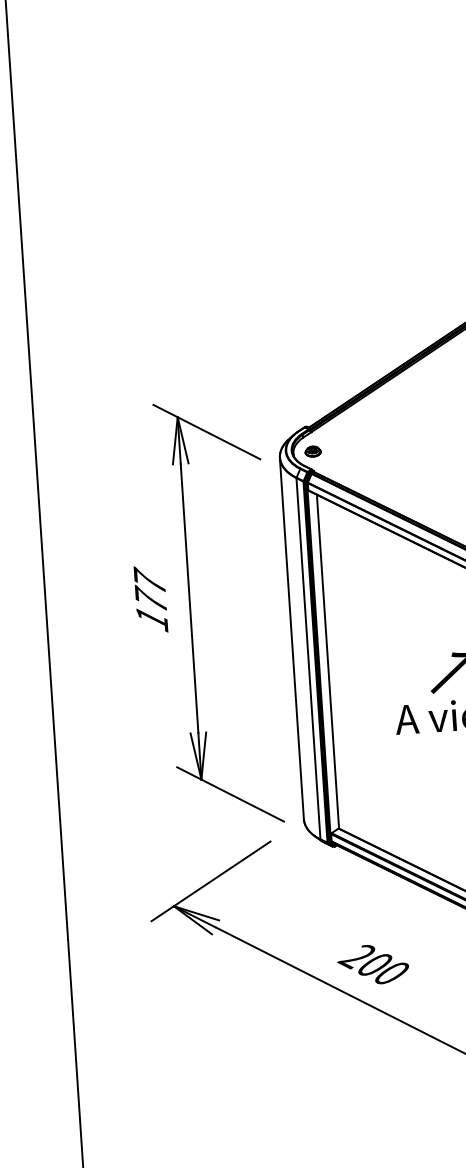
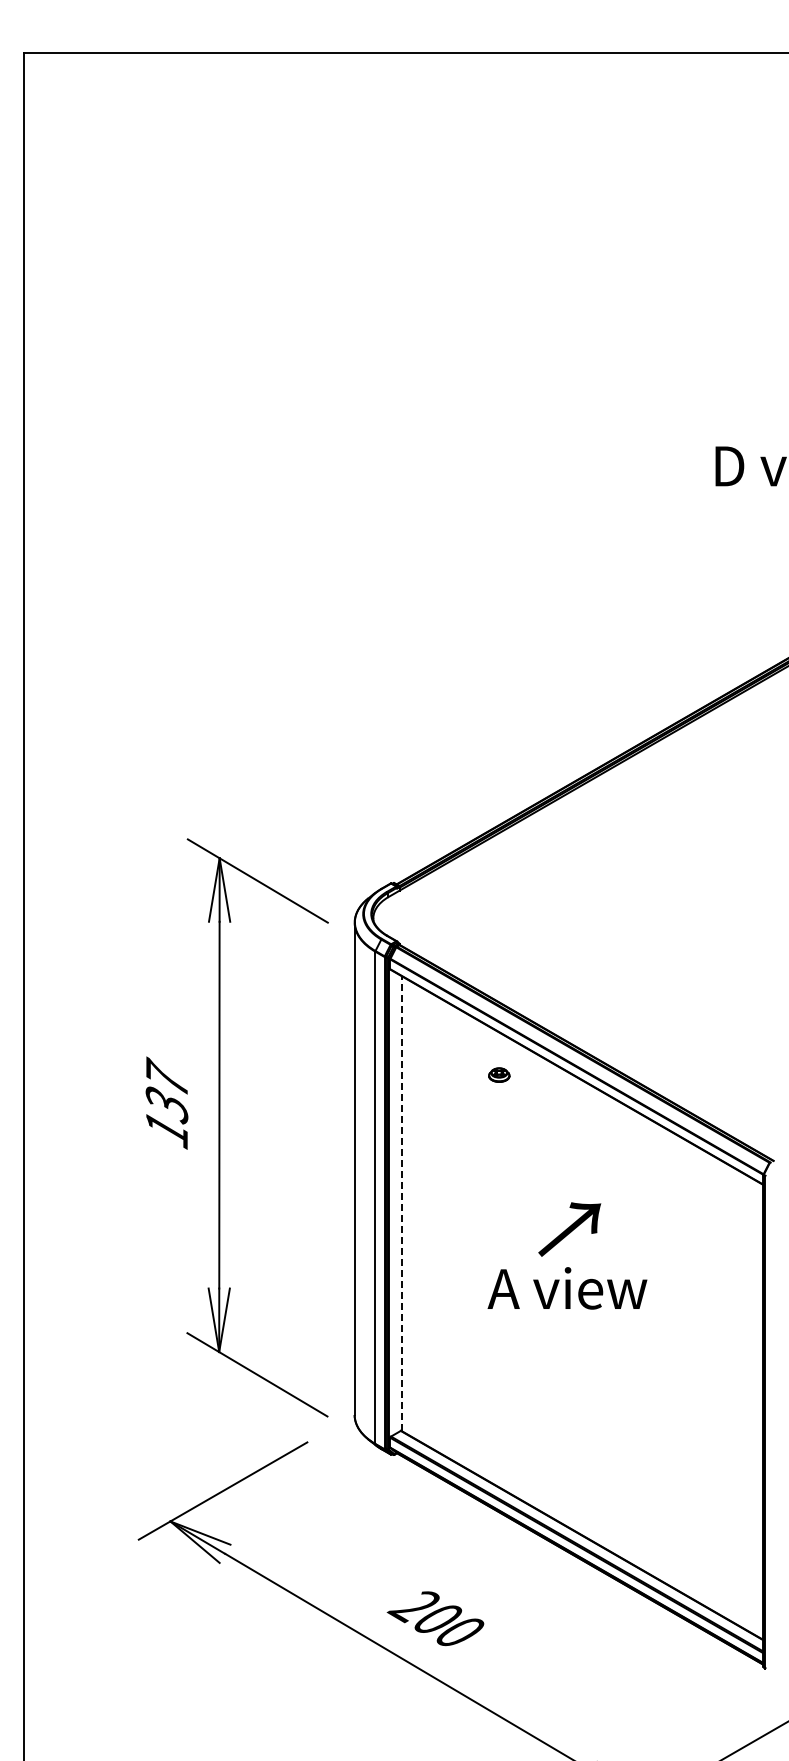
part: (313, 451) -> (499, 1074), moved
text: (150, 599) -> (166, 1102), 177 -> 137
line: (327, 661) -> (401, 1203), solid -> dashed

